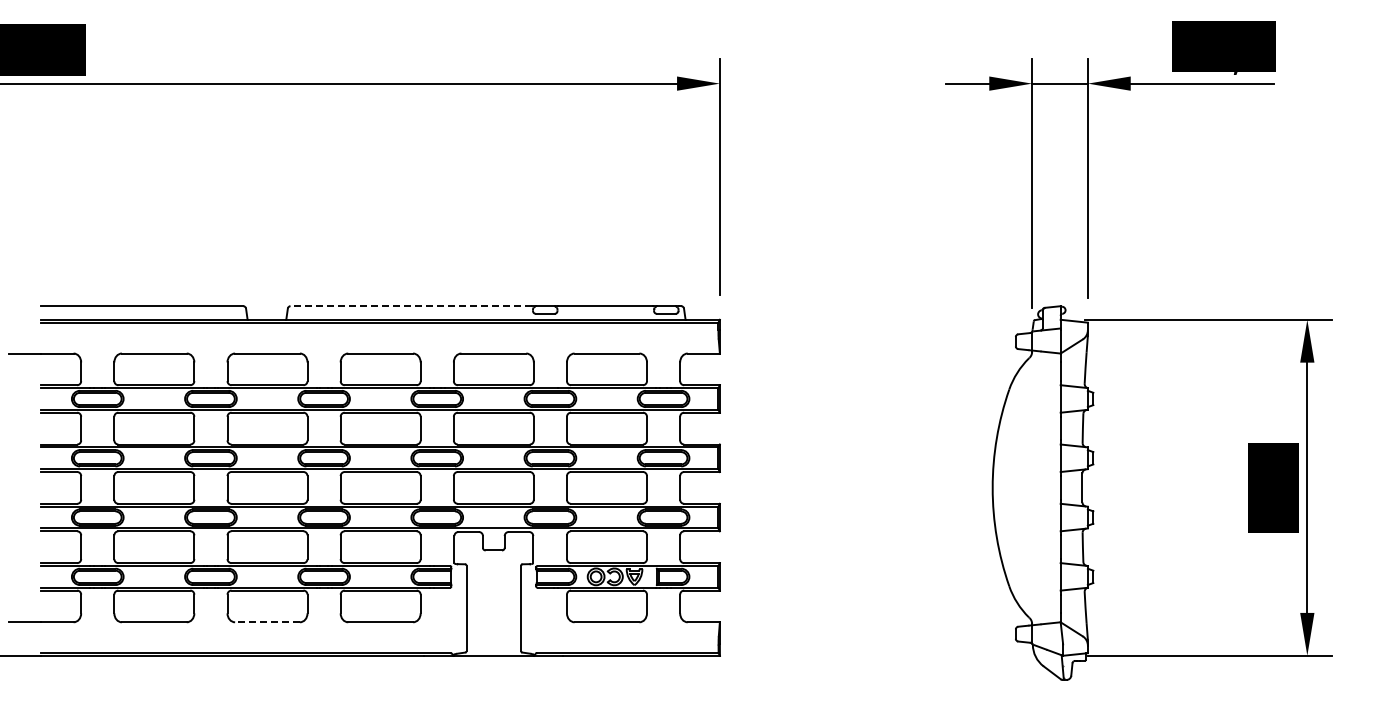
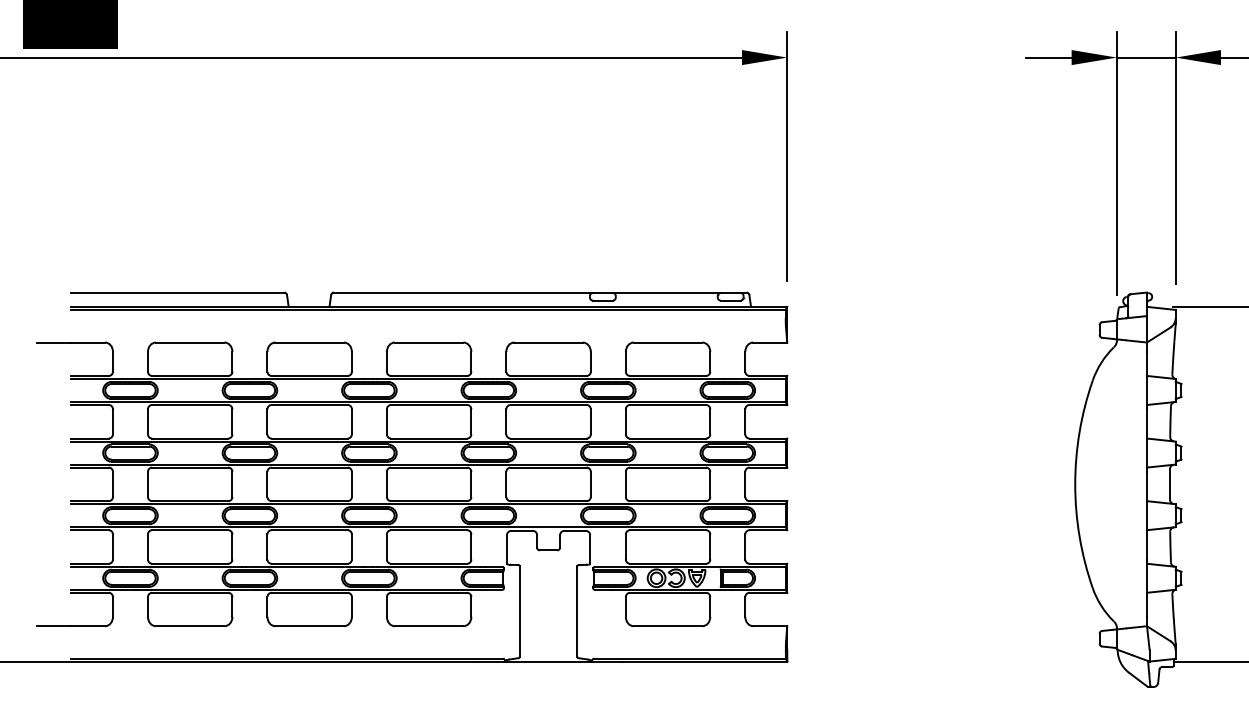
line: (411, 306) -> (461, 292), dashed -> solid
line: (267, 622) -> (309, 626), dashed -> solid

